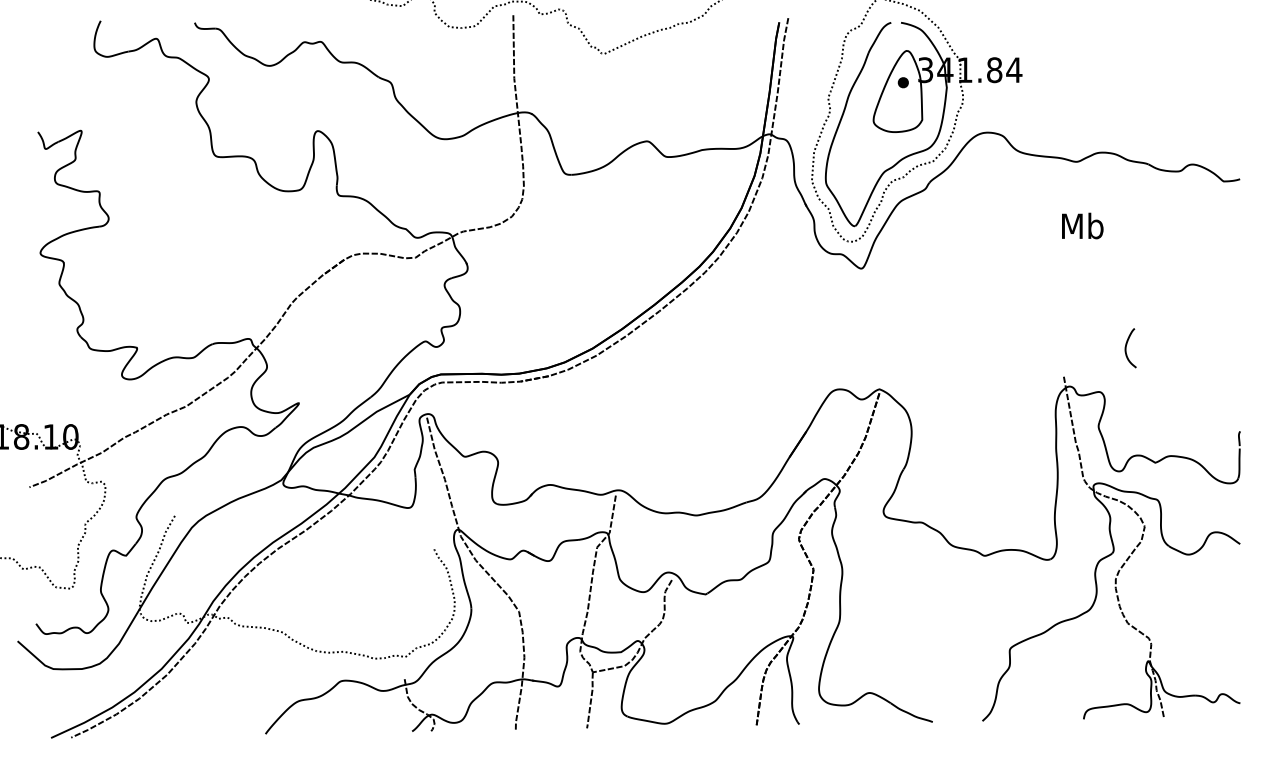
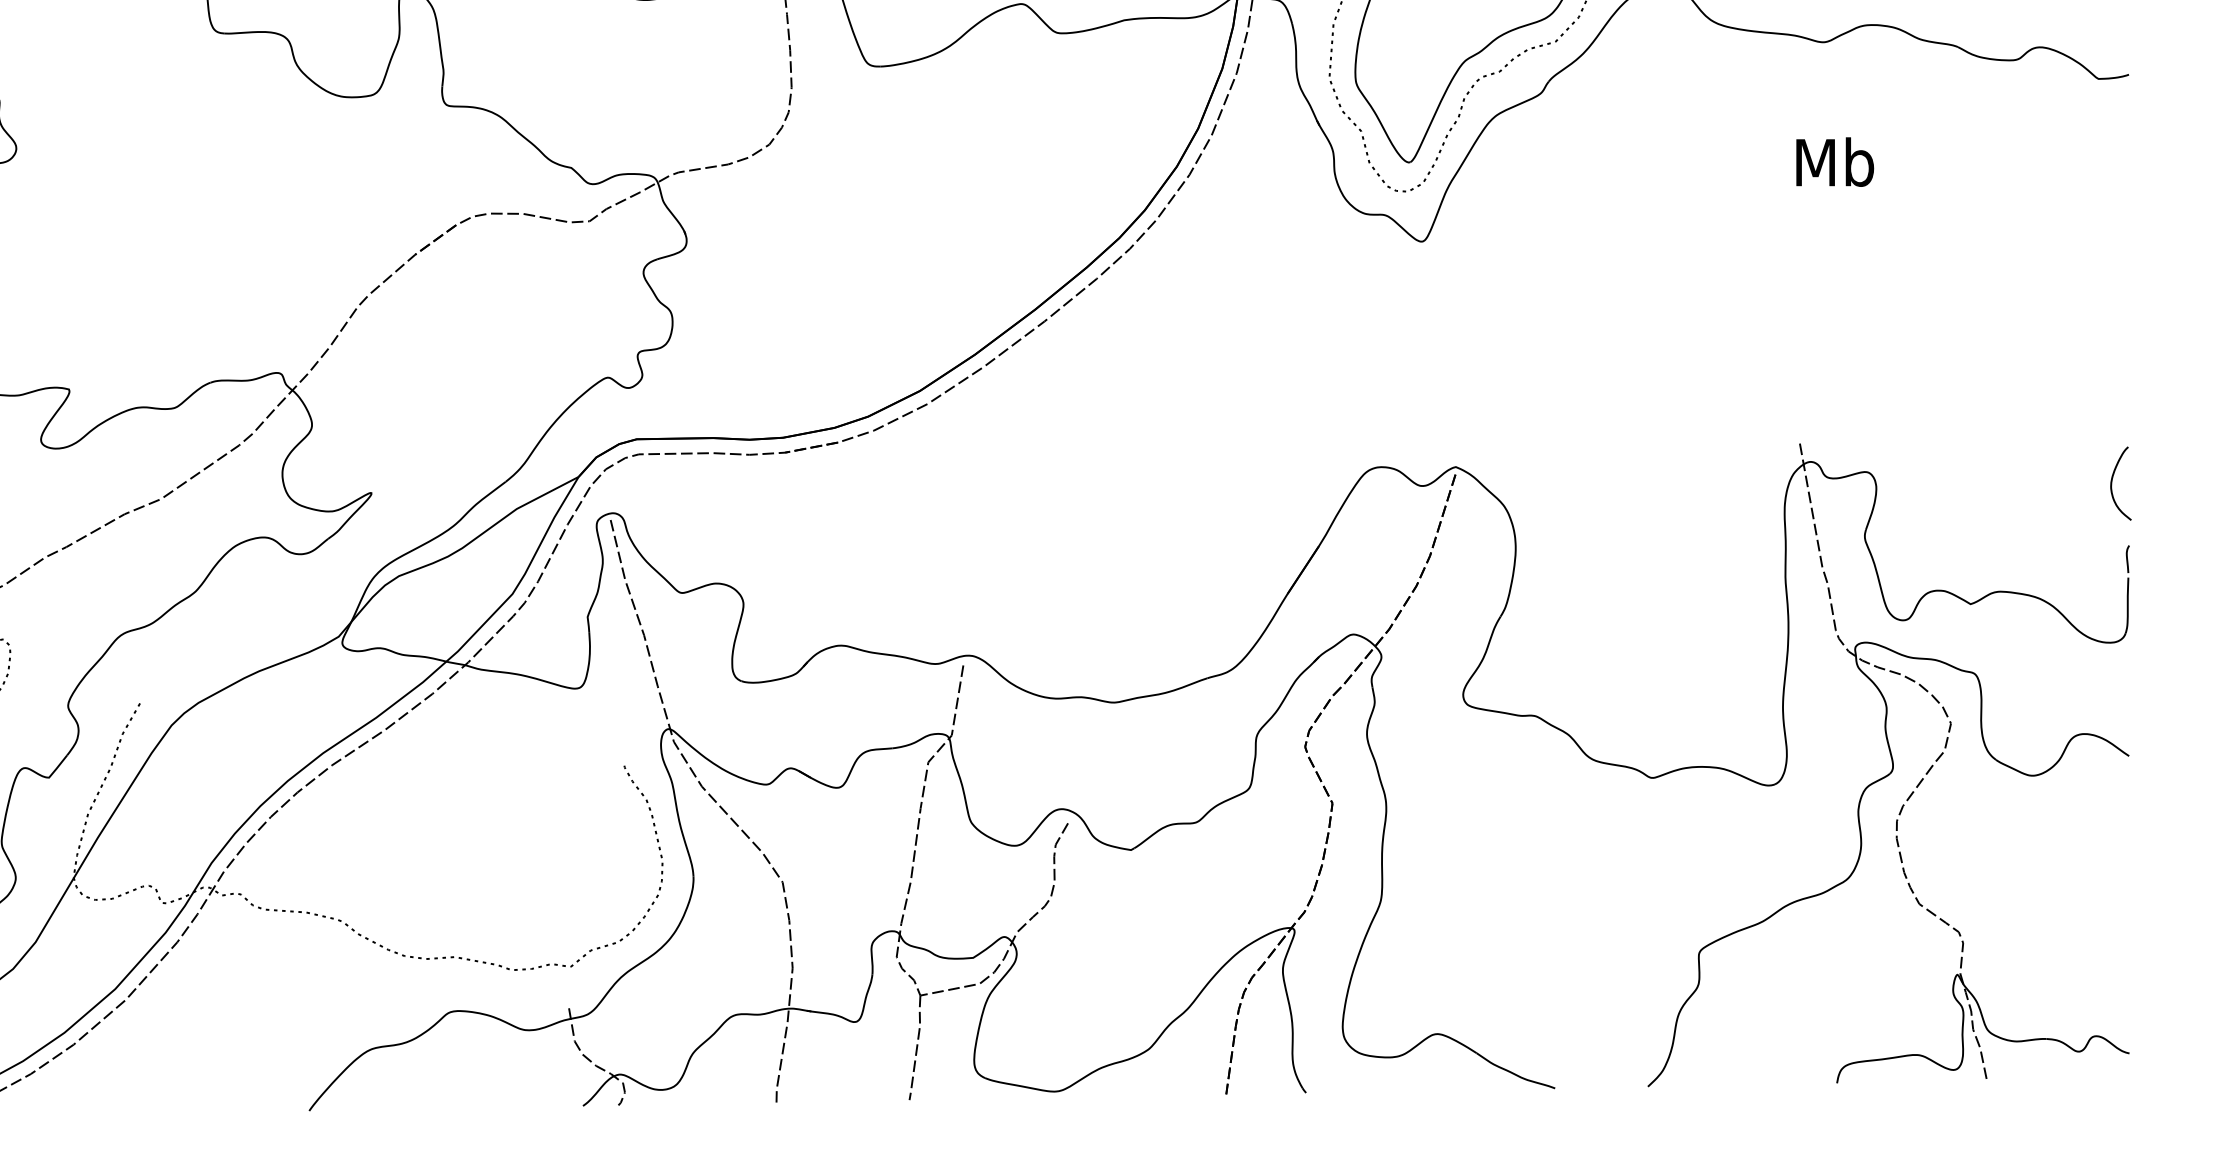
curve: (1126, 348) -> (2112, 484), moved

